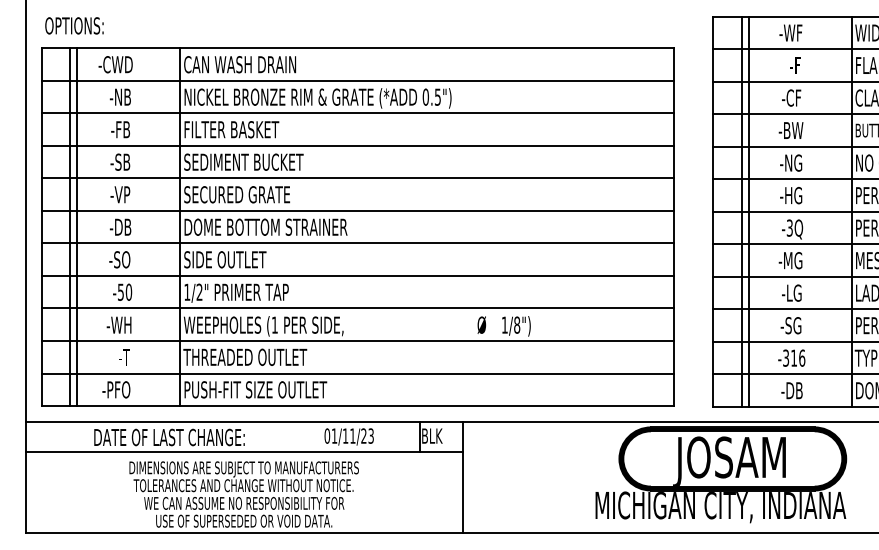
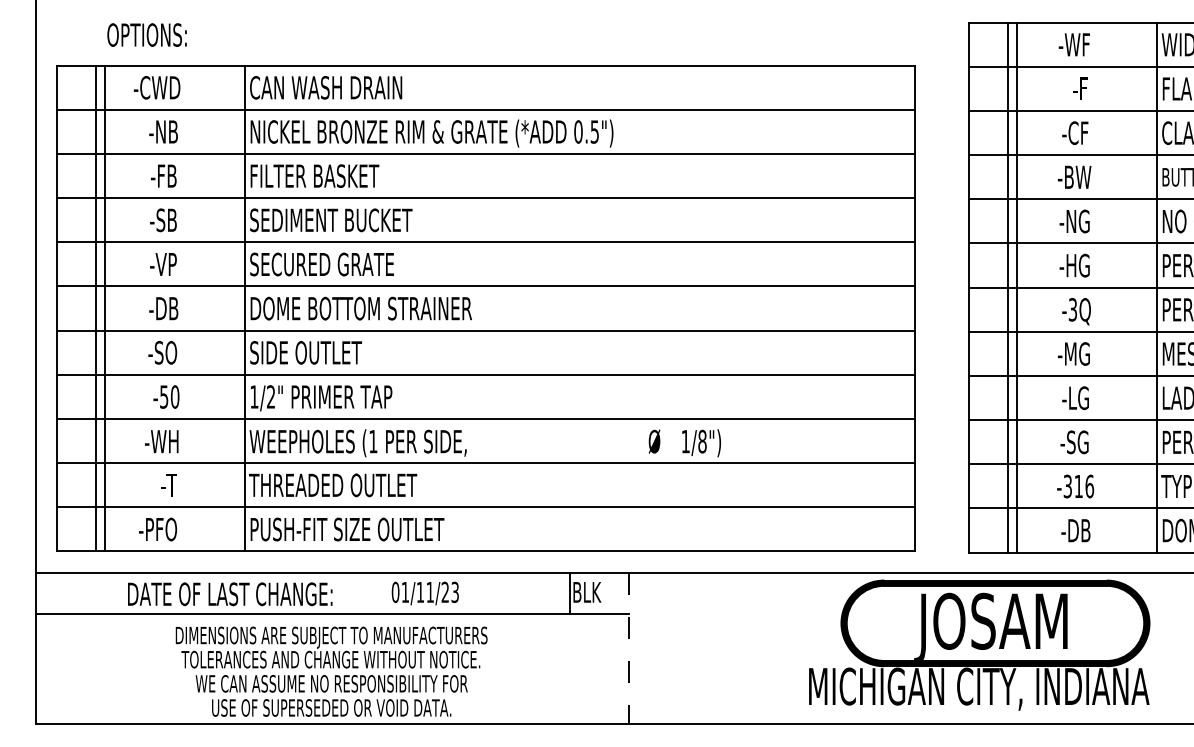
text: (74, 25) -> (146, 34), moved
text: (348, 436) -> (424, 593), moved
line: (463, 477) -> (629, 648), solid -> dashed

